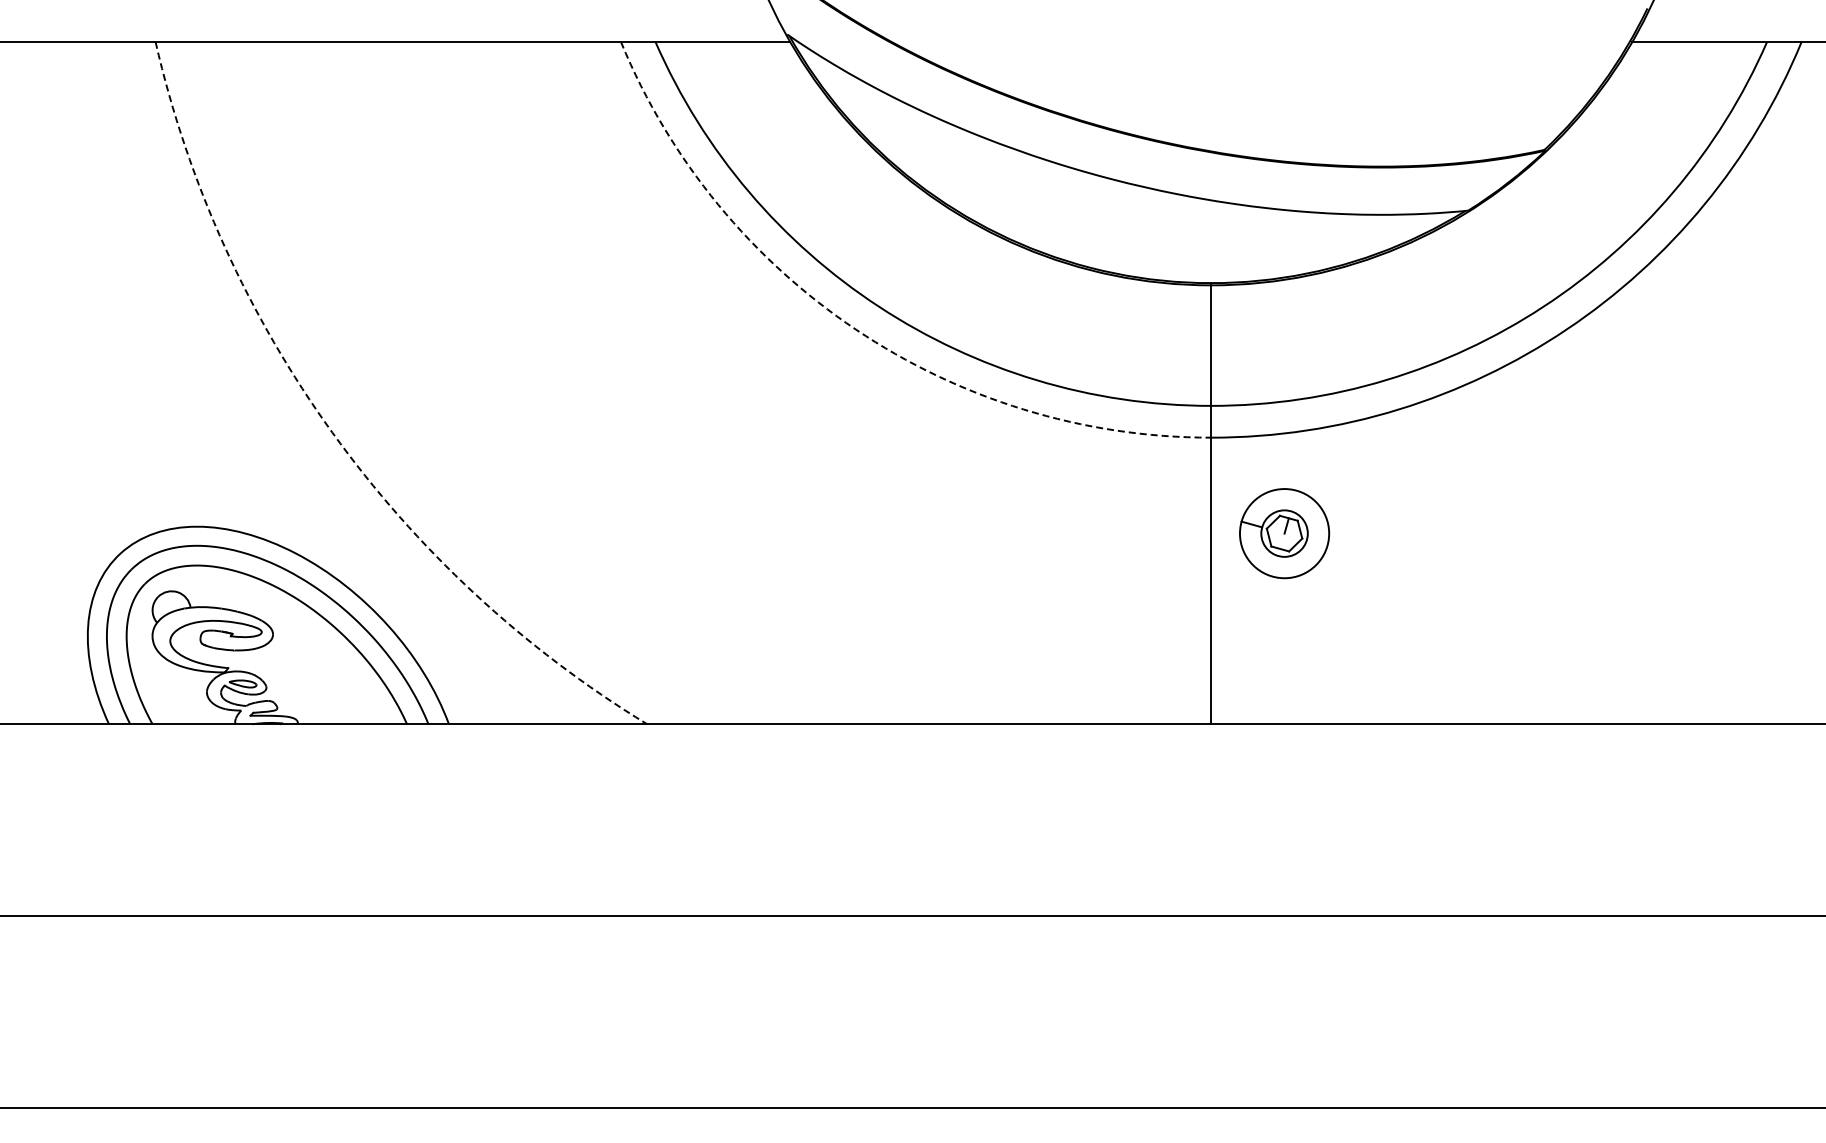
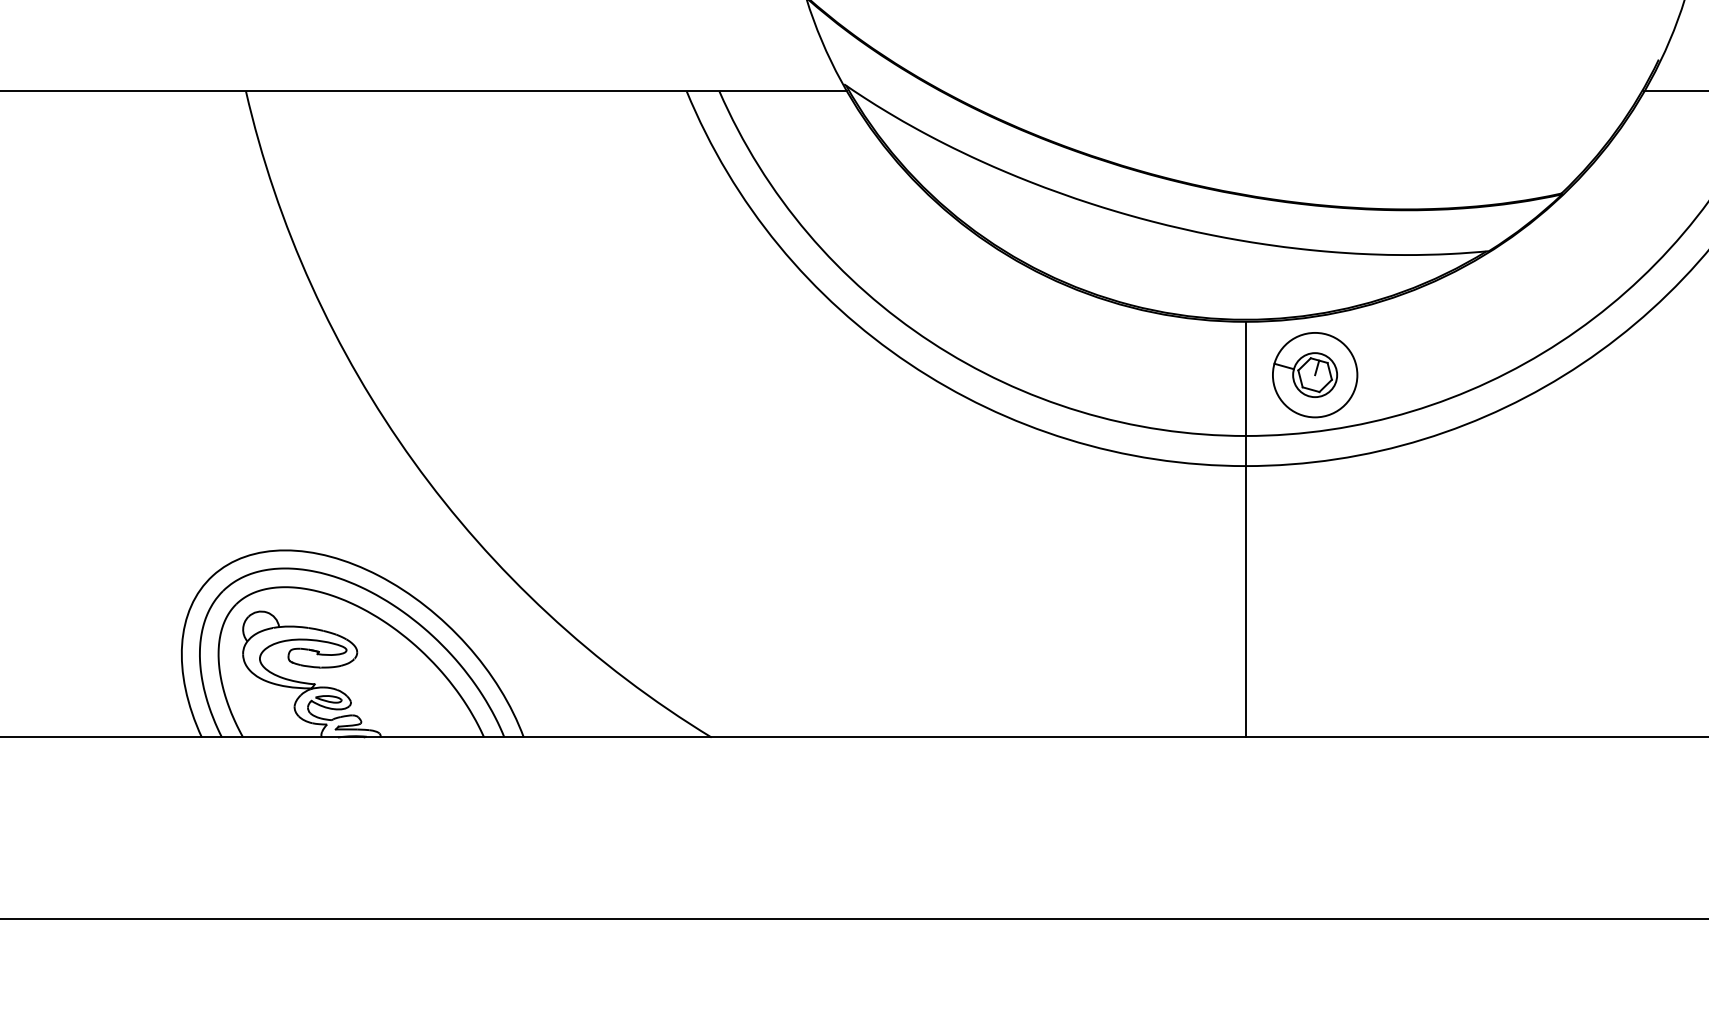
arc: (855, 329) -> (908, 363), dashed -> solid
arc: (332, 432) -> (413, 461), dashed -> solid
part: (1284, 533) -> (1315, 375), moved

